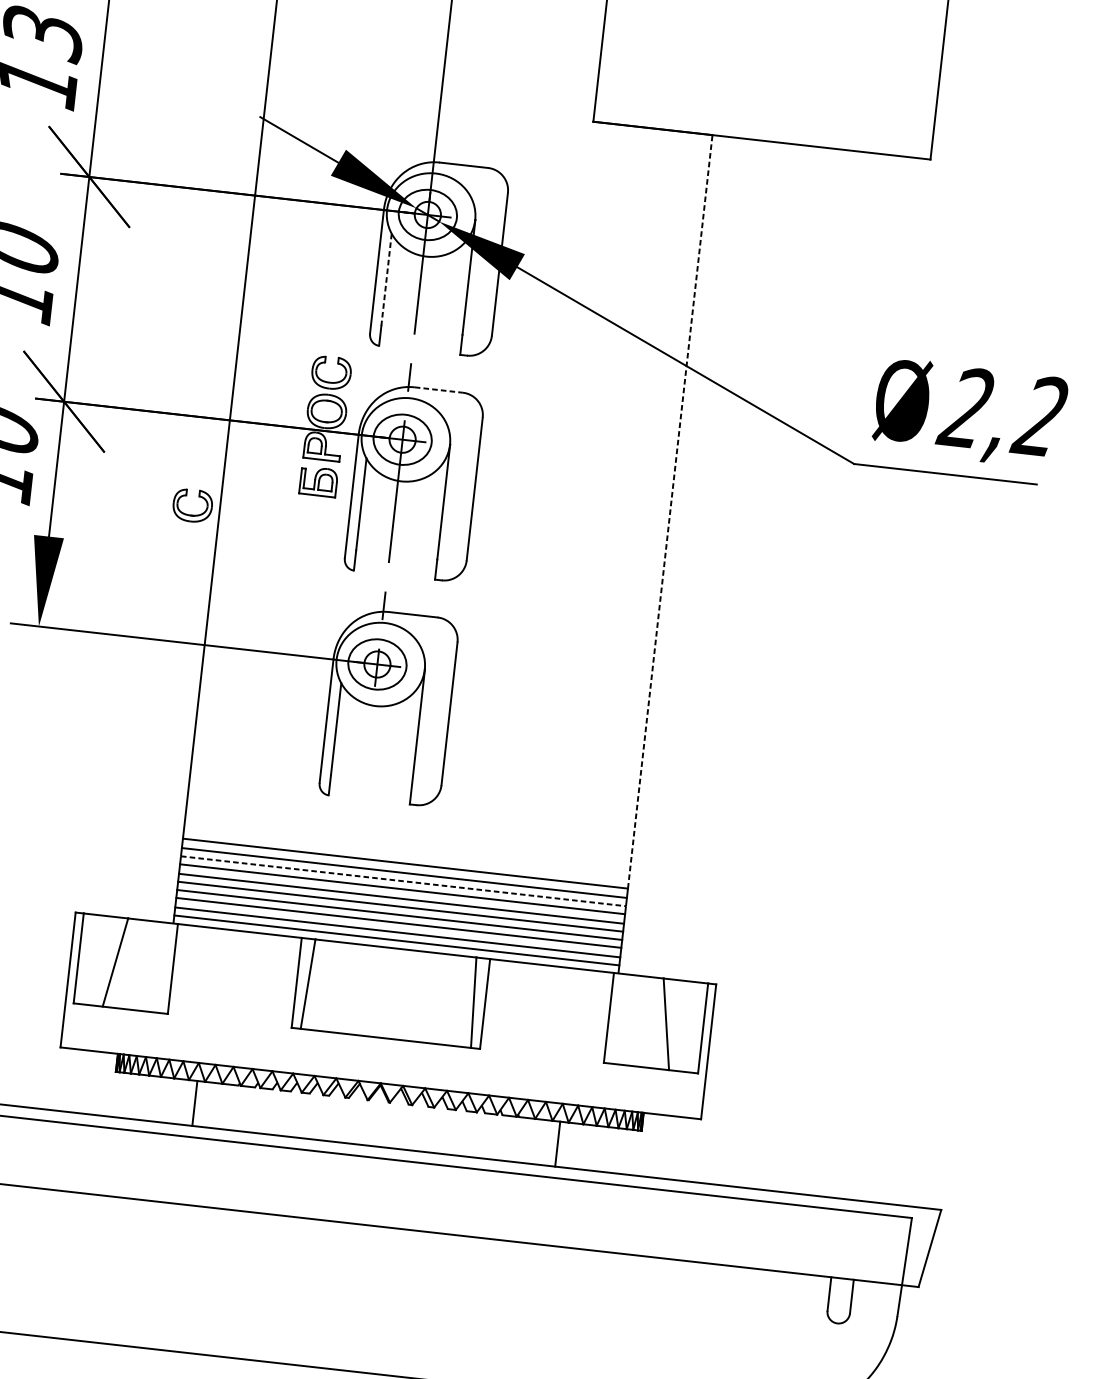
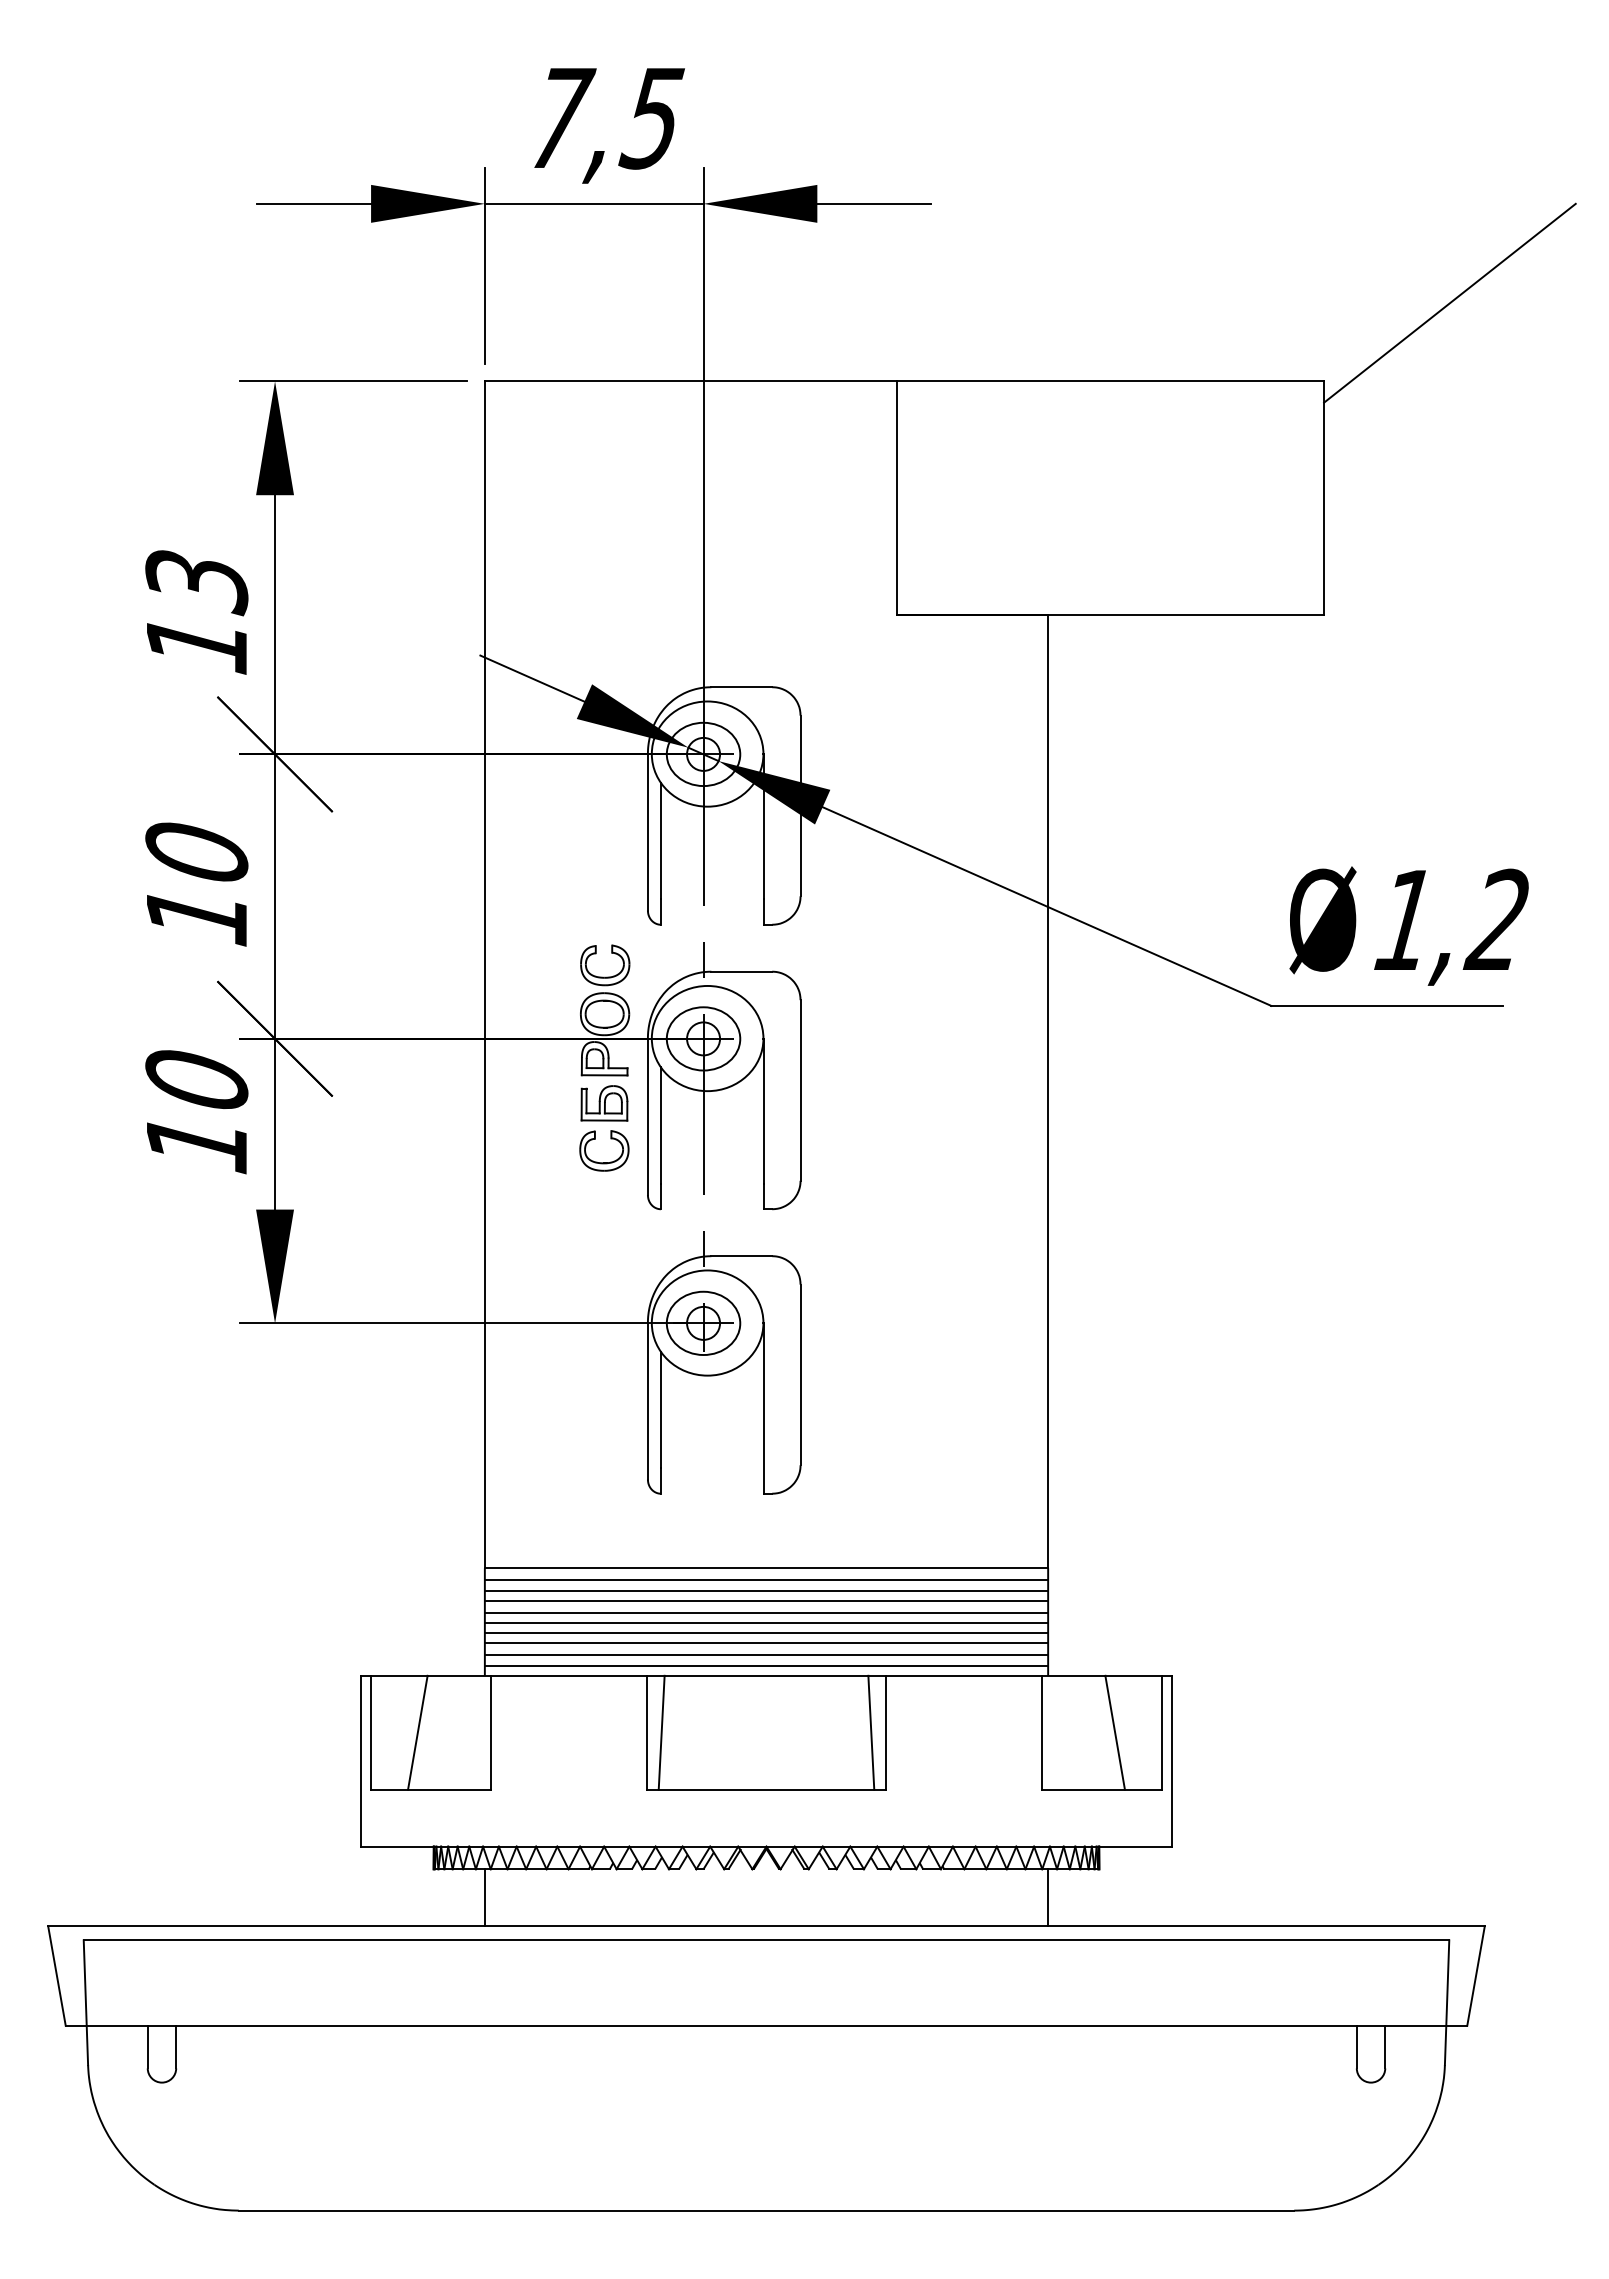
line: (386, 279) -> (660, 841), dashed -> solid
line: (439, 389) -> (742, 971), dashed -> solid
text: (964, 406) -> (1401, 918), 2,2 -> 1,2
line: (670, 511) -> (1048, 1091), dashed -> solid
part: (191, 514) -> (604, 1162), moved
line: (403, 881) -> (766, 1590), dashed -> solid
line: (194, 1103) -> (484, 1897), moved
line: (558, 1144) -> (1048, 1897), moved

